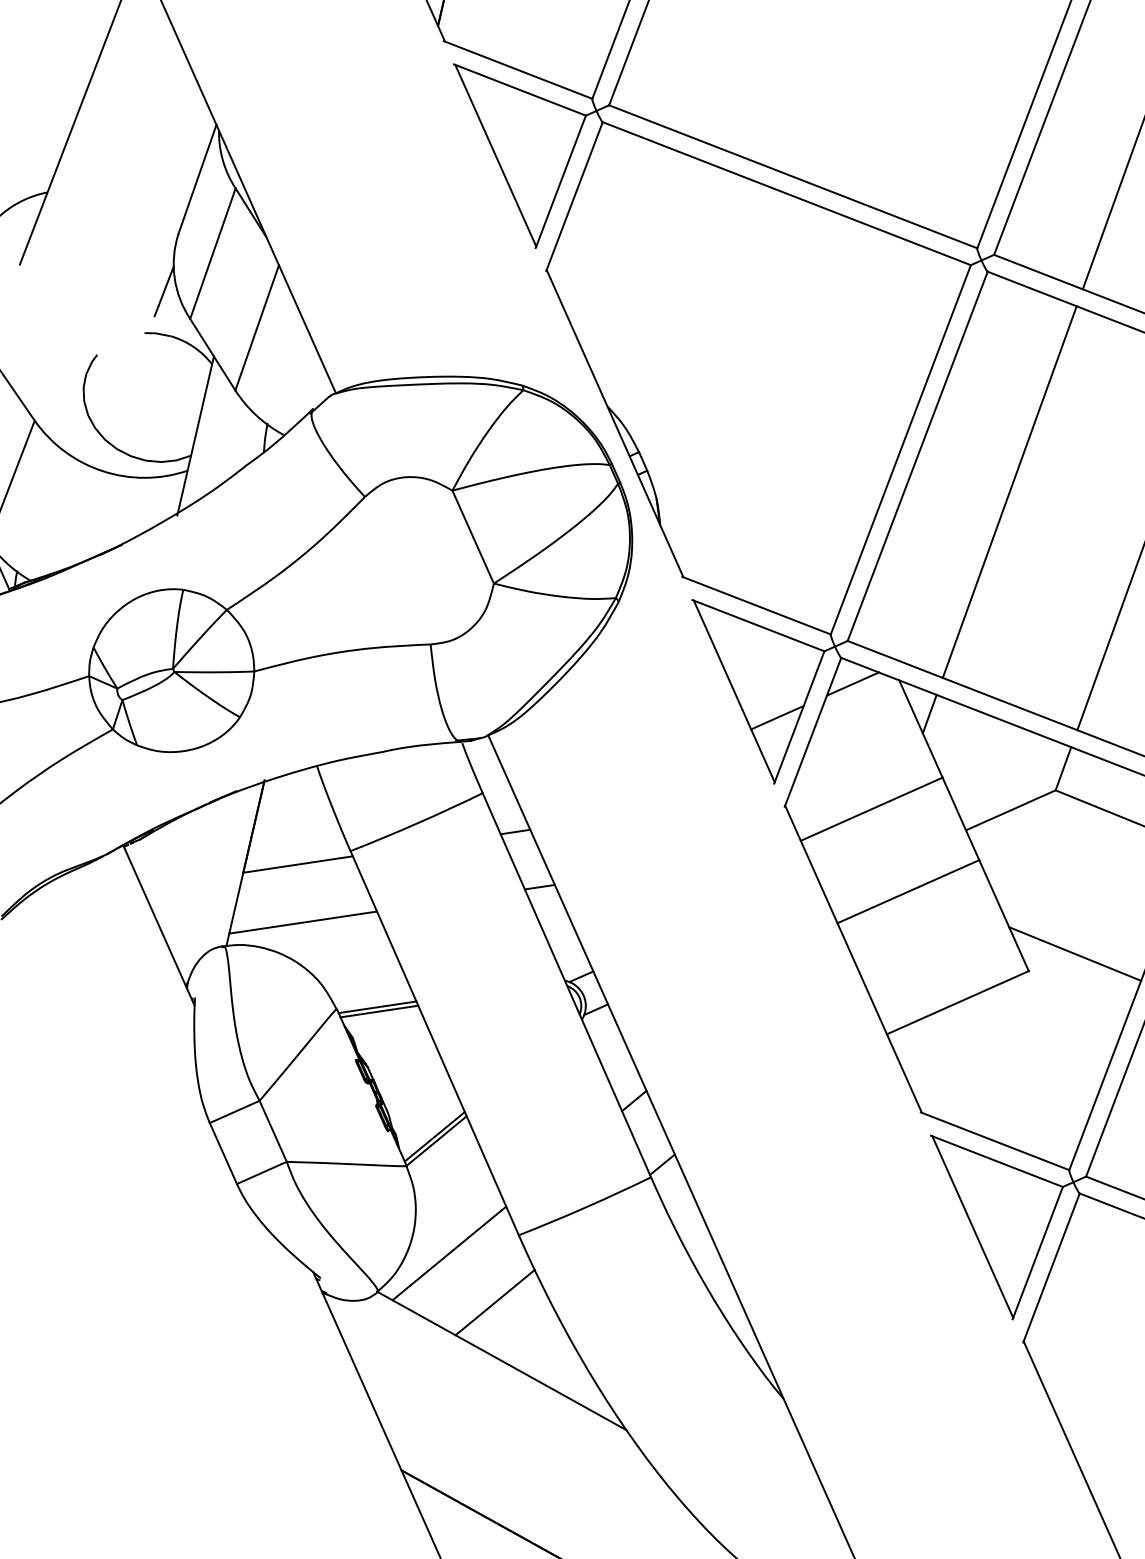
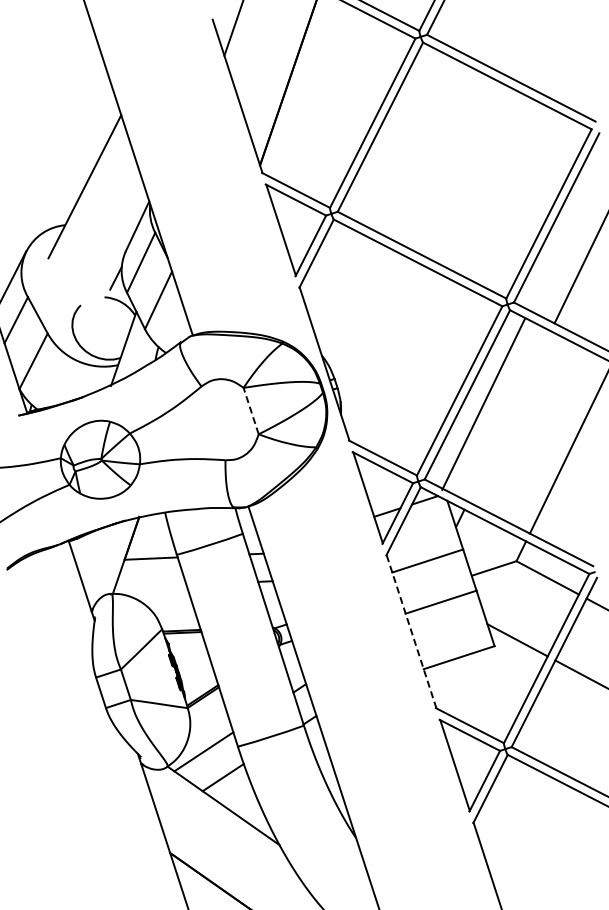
line: (1009, 492) -> (483, 404), moved
line: (473, 535) -> (251, 410), solid -> dashed
line: (302, 922) -> (150, 586), removed
line: (853, 958) -> (411, 631), solid -> dashed

